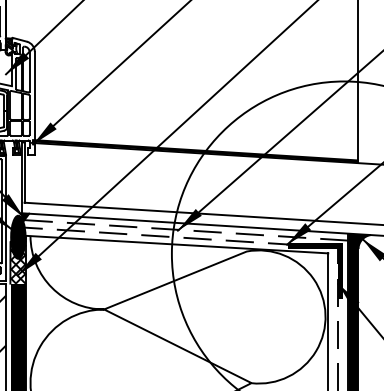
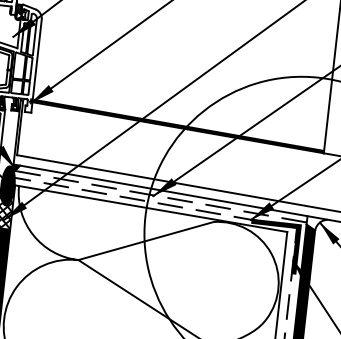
fill: (359, 240) -> (316, 223), removed

